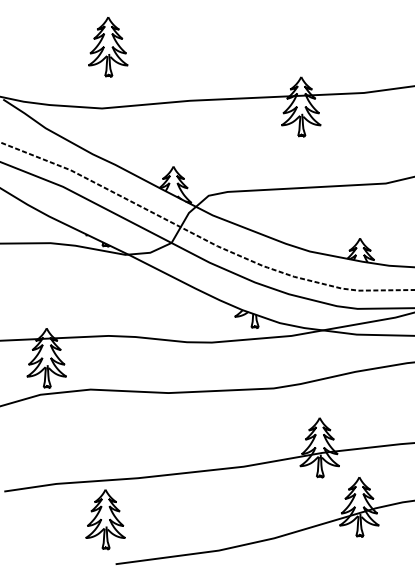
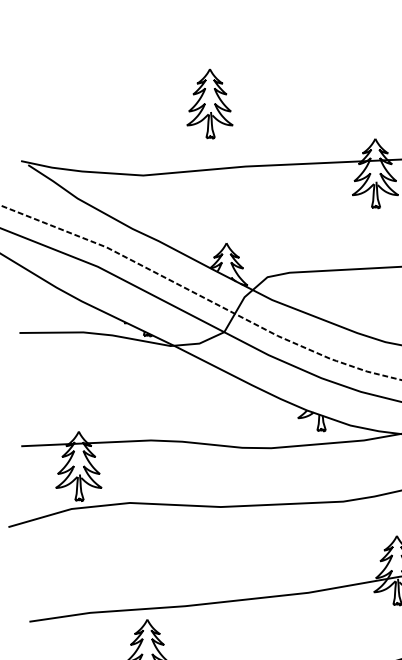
part: (108, 47) -> (210, 104), moved

